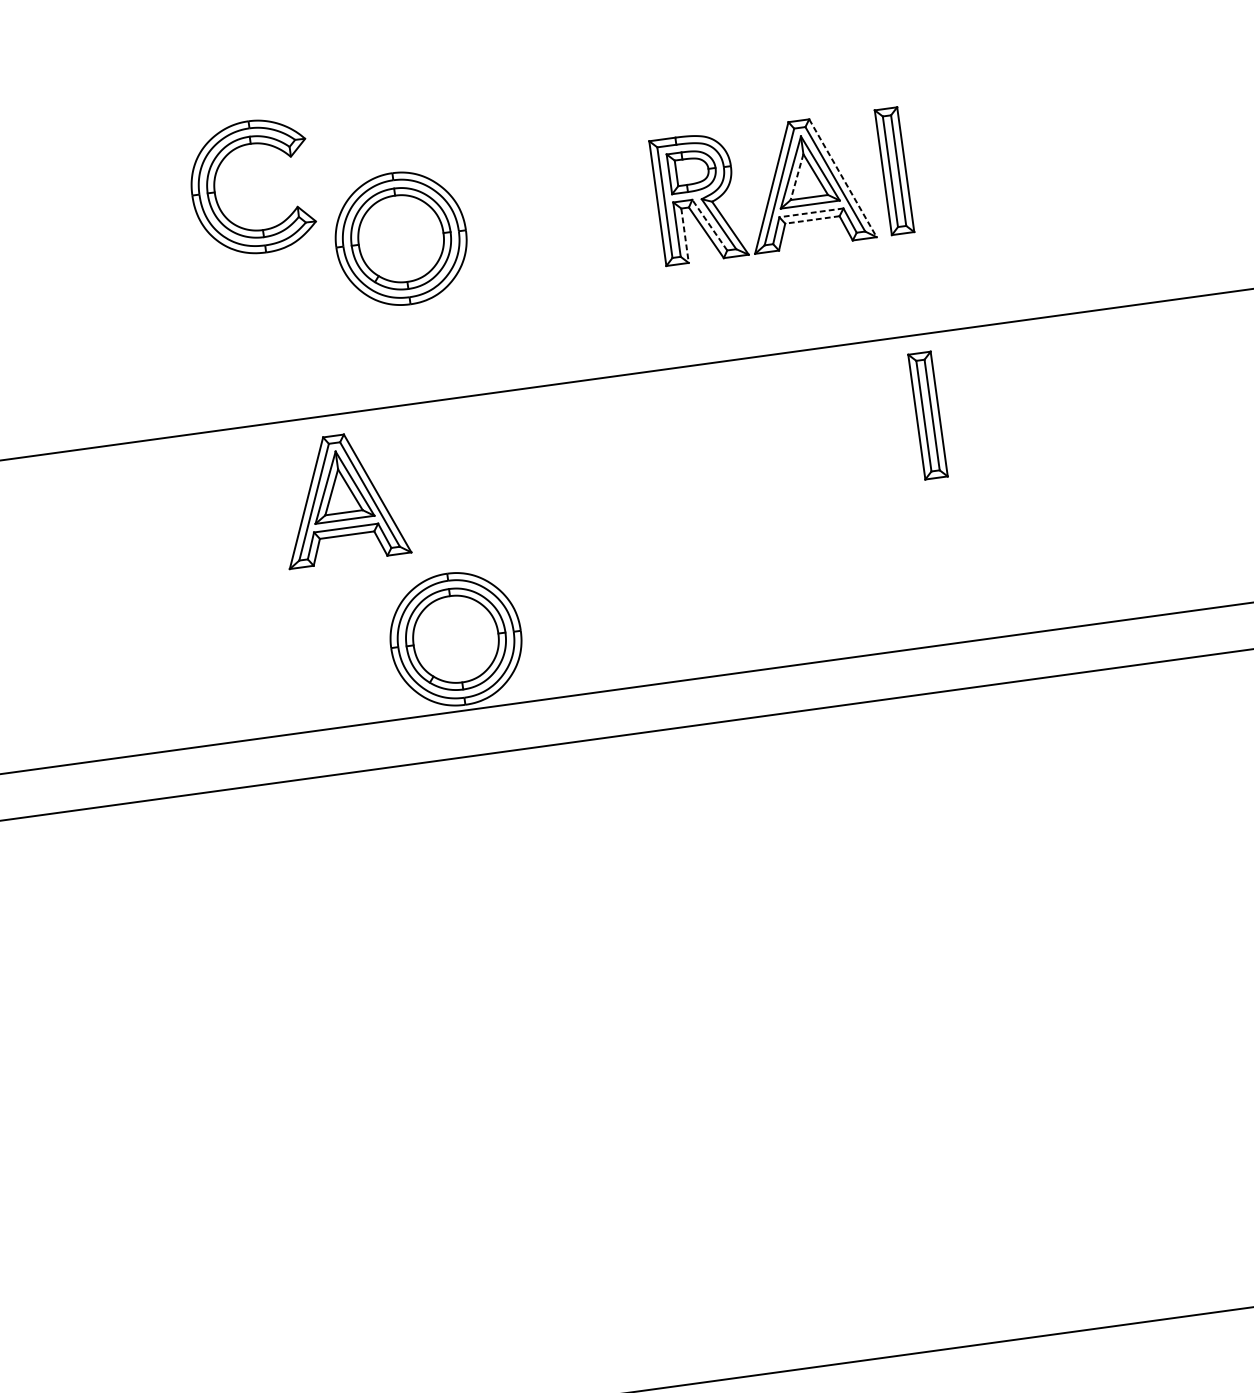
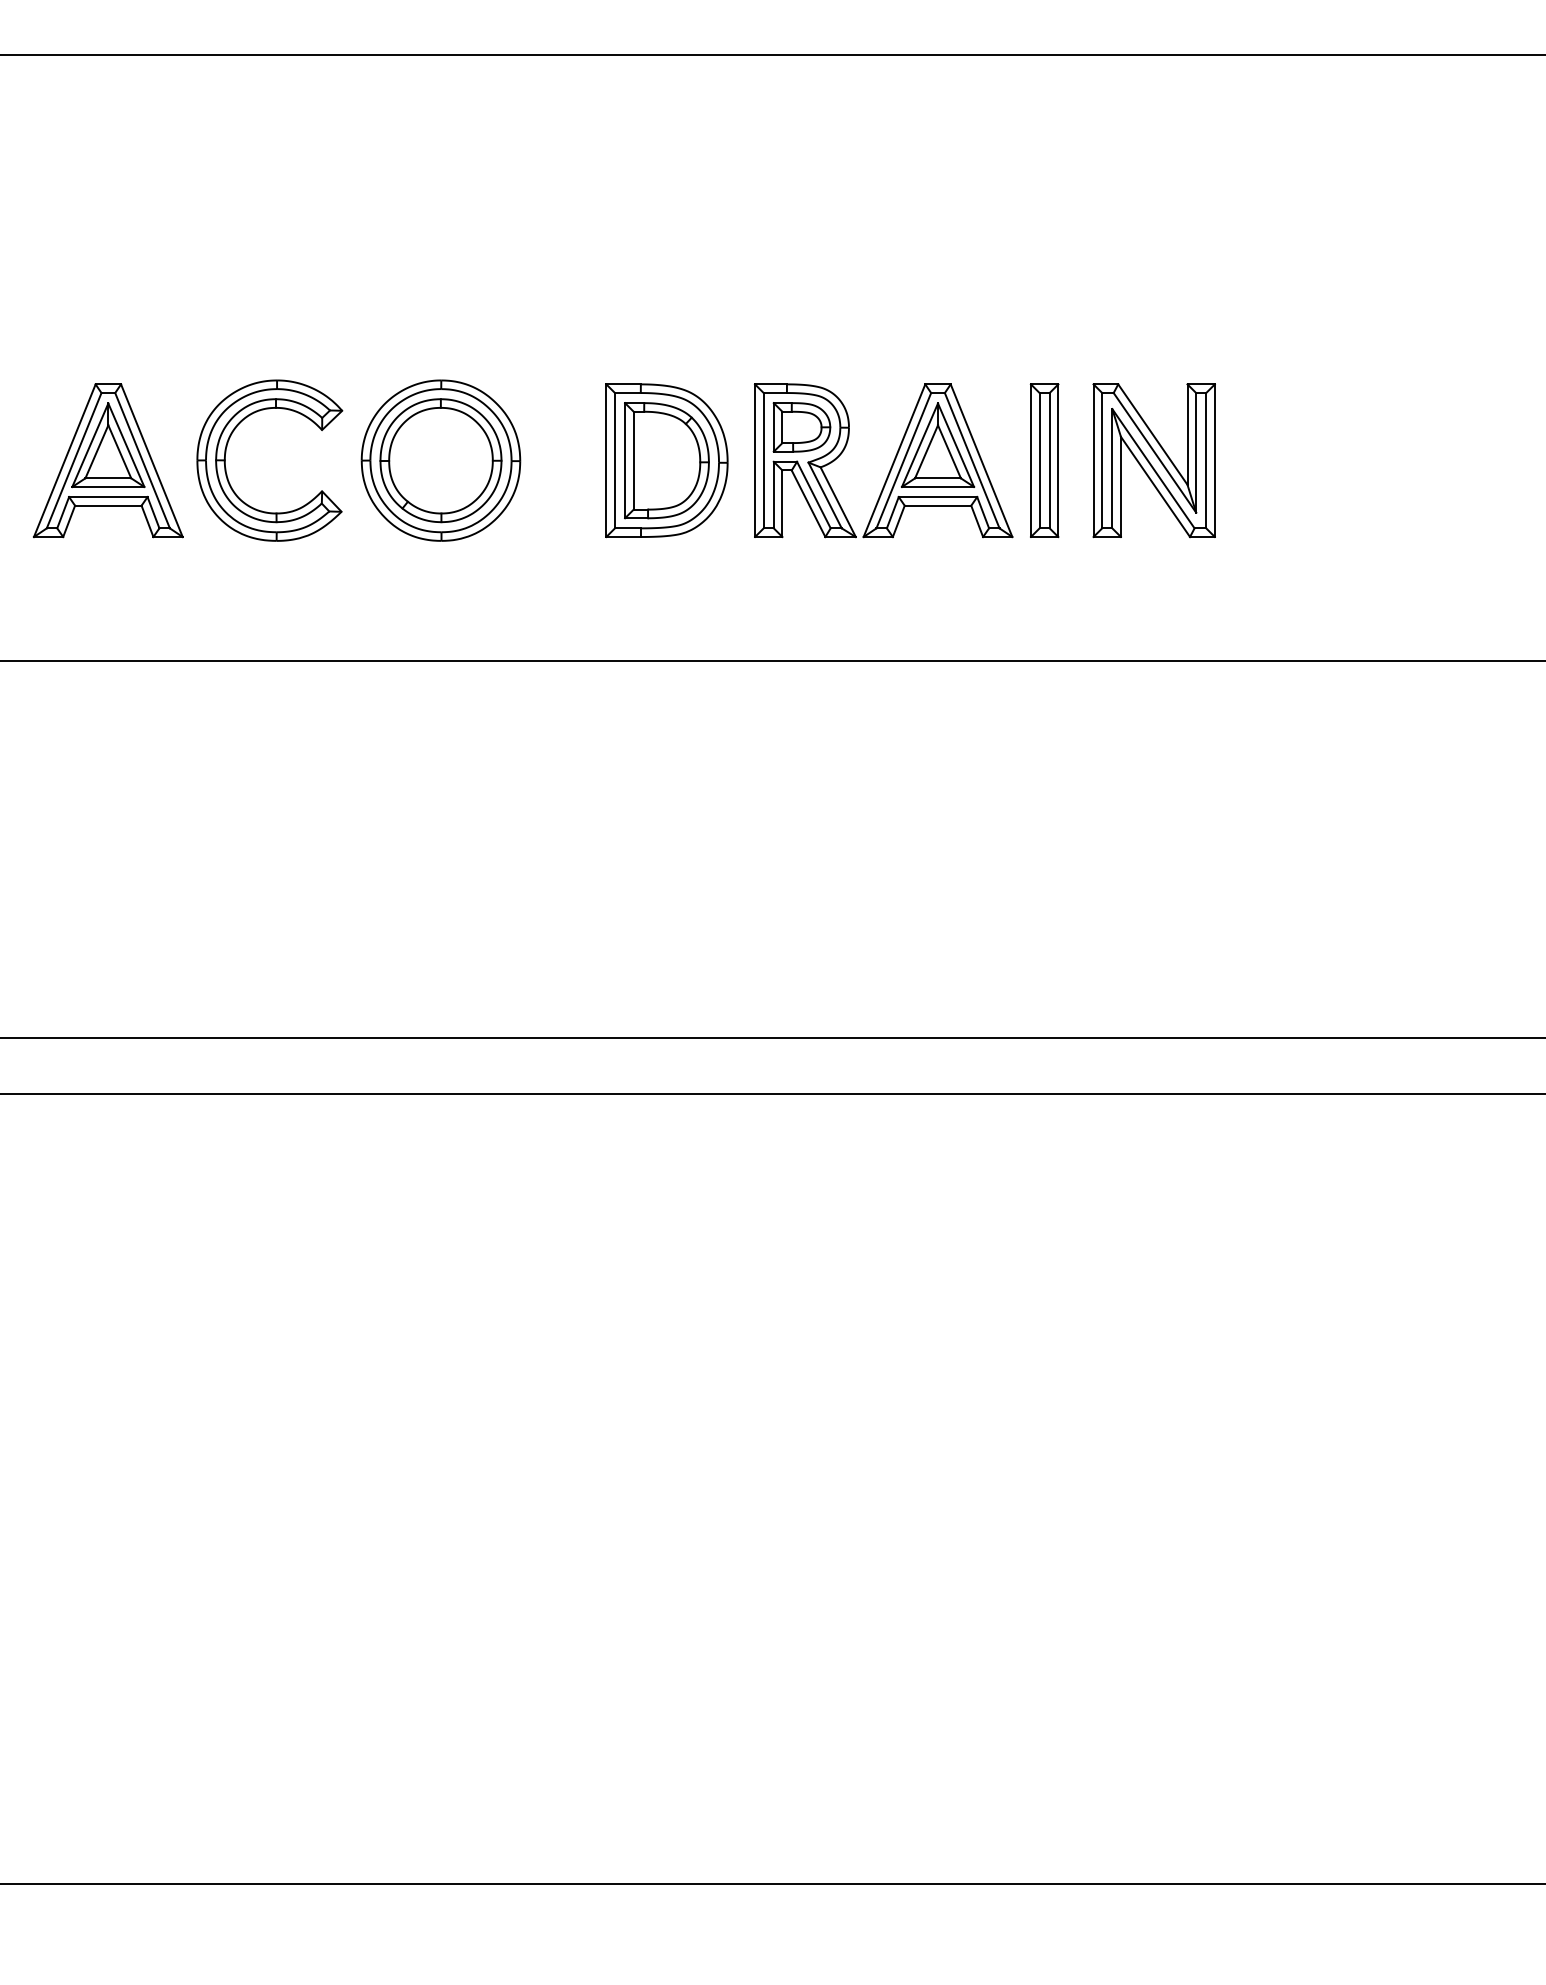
part: (983, 158) -> (1153, 460), added
line: (796, 176) -> (926, 451), dashed -> solid
line: (843, 178) -> (981, 461), dashed -> solid
part: (215, 186) -> (226, 453), moved
part: (585, 213) -> (666, 460), added
line: (811, 213) -> (937, 497), dashed -> solid
line: (811, 219) -> (937, 505), dashed -> solid
line: (709, 224) -> (813, 494), dashed -> solid
line: (685, 236) -> (782, 504), dashed -> solid
part: (927, 415) -> (1044, 759), removed
part: (342, 498) -> (108, 460), moved
part: (455, 639) -> (440, 950), removed

